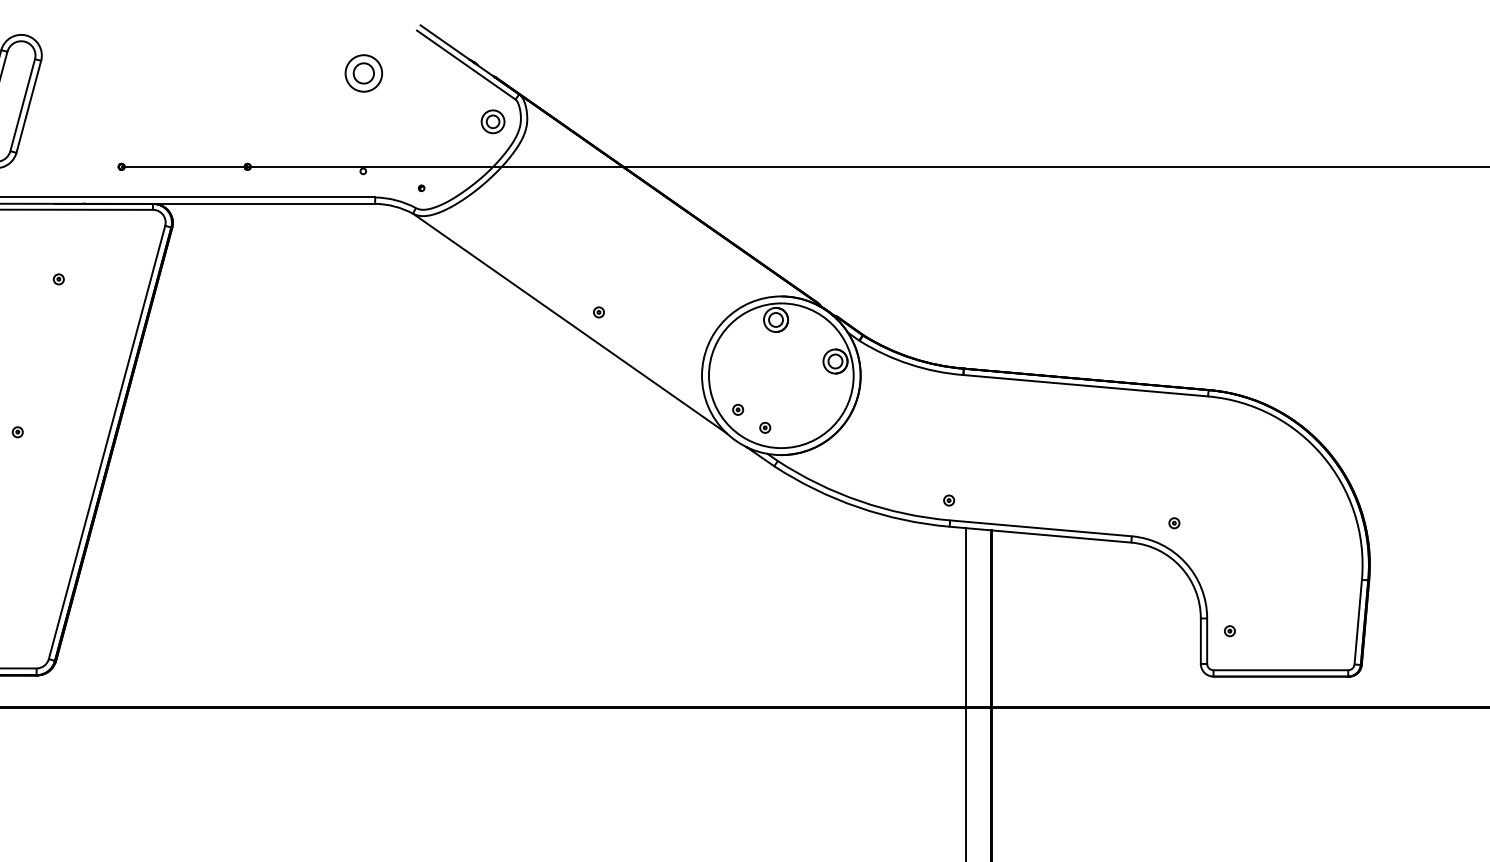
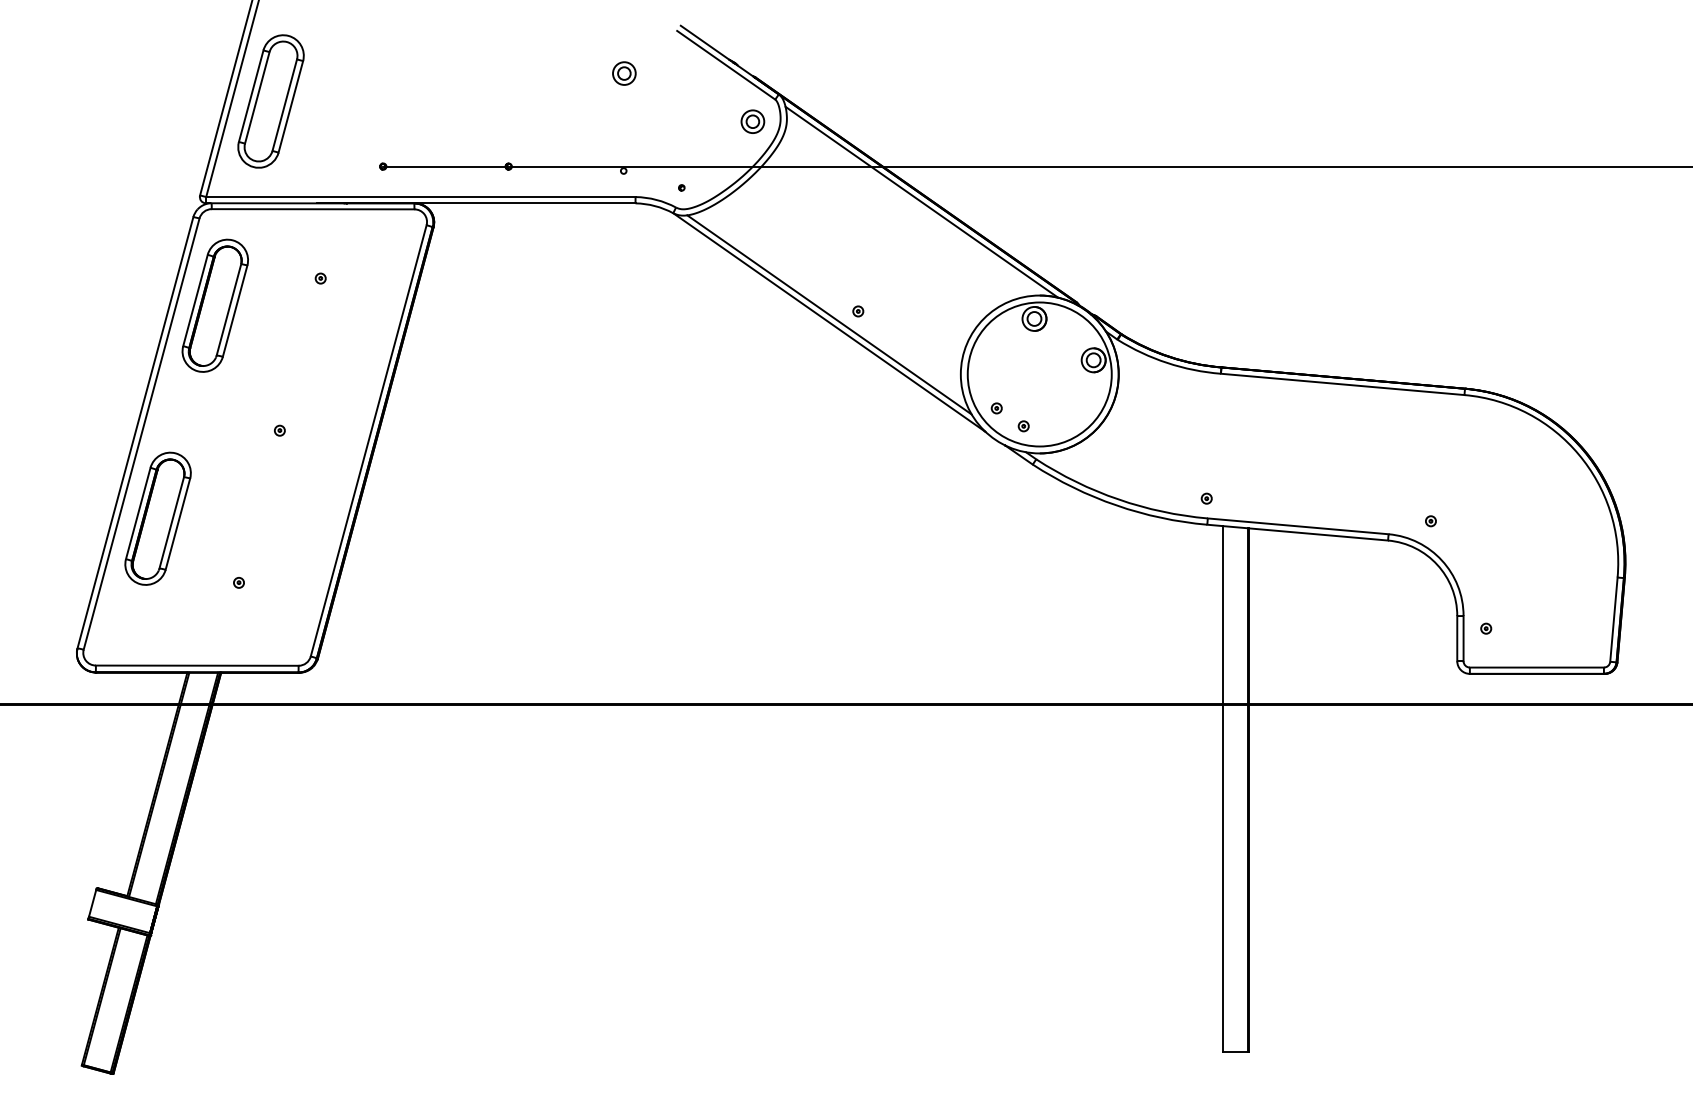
part: (364, 73) -> (624, 73), size x0.62
line: (662, 201) -> (921, 201), added
line: (570, 315) -> (829, 314), added

